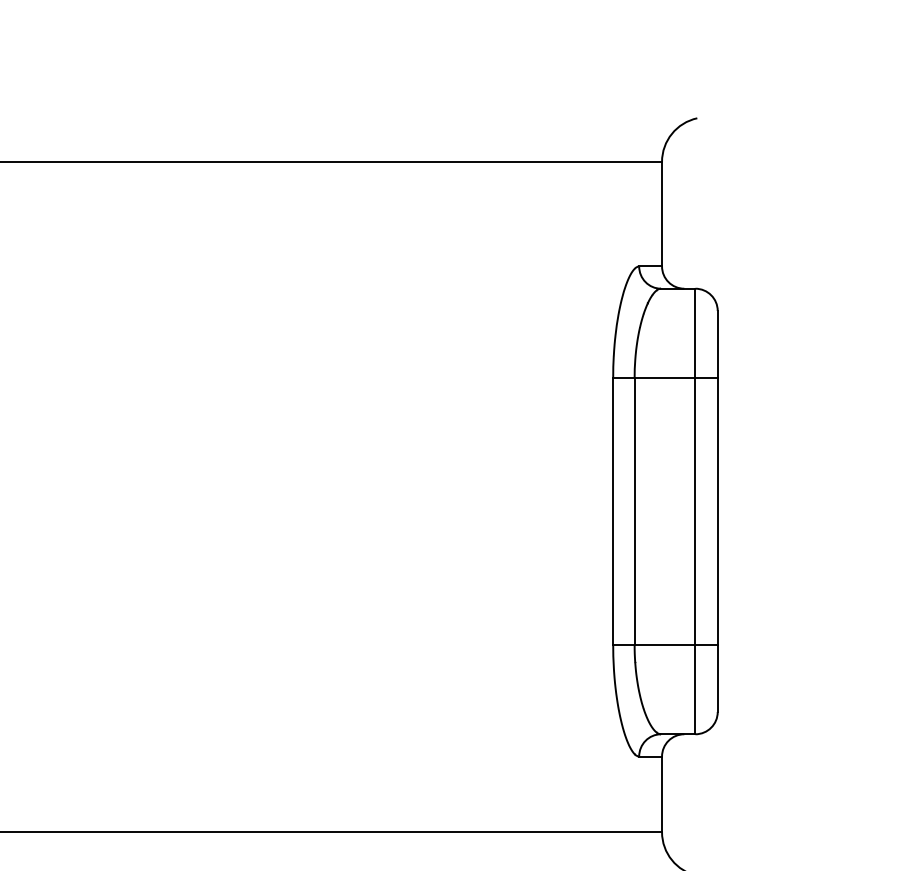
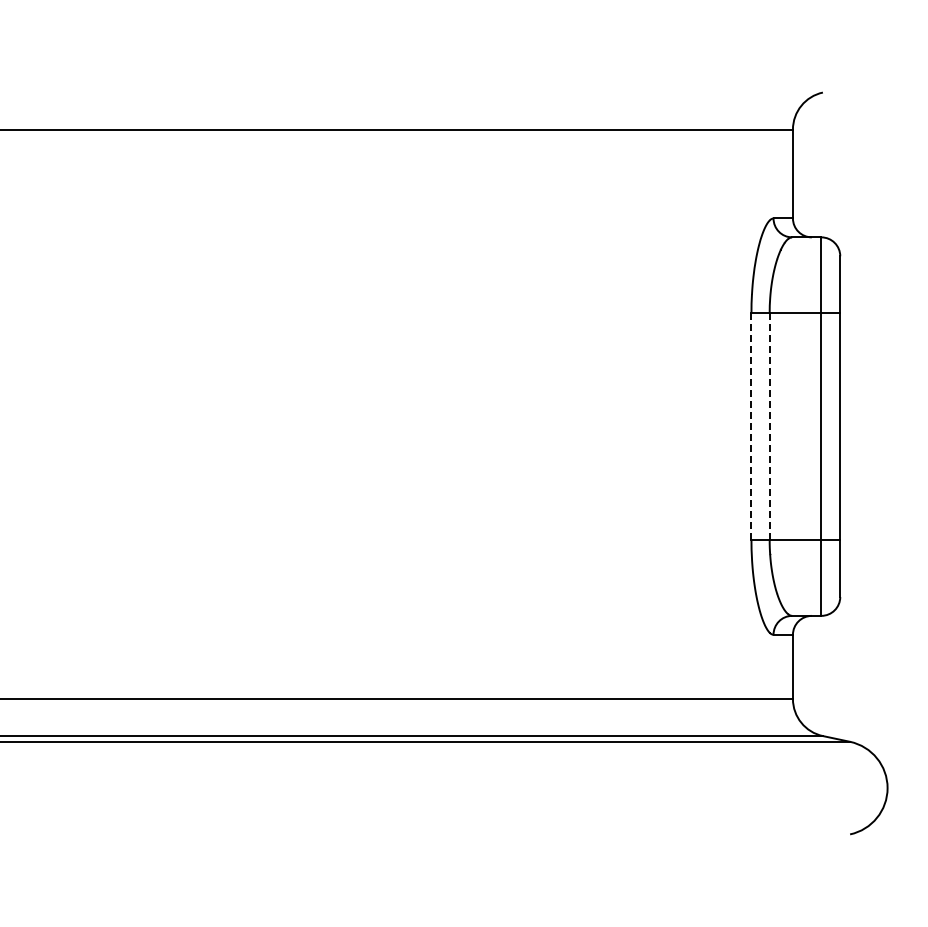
line: (613, 511) -> (751, 426), solid -> dashed
line: (634, 511) -> (769, 426), solid -> dashed

